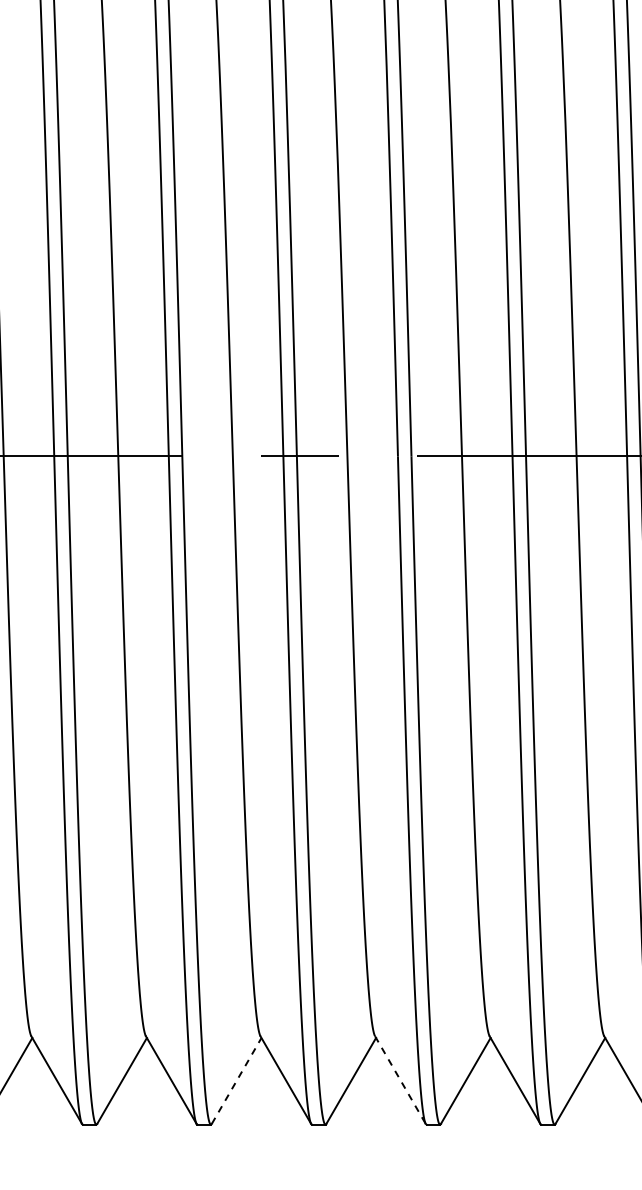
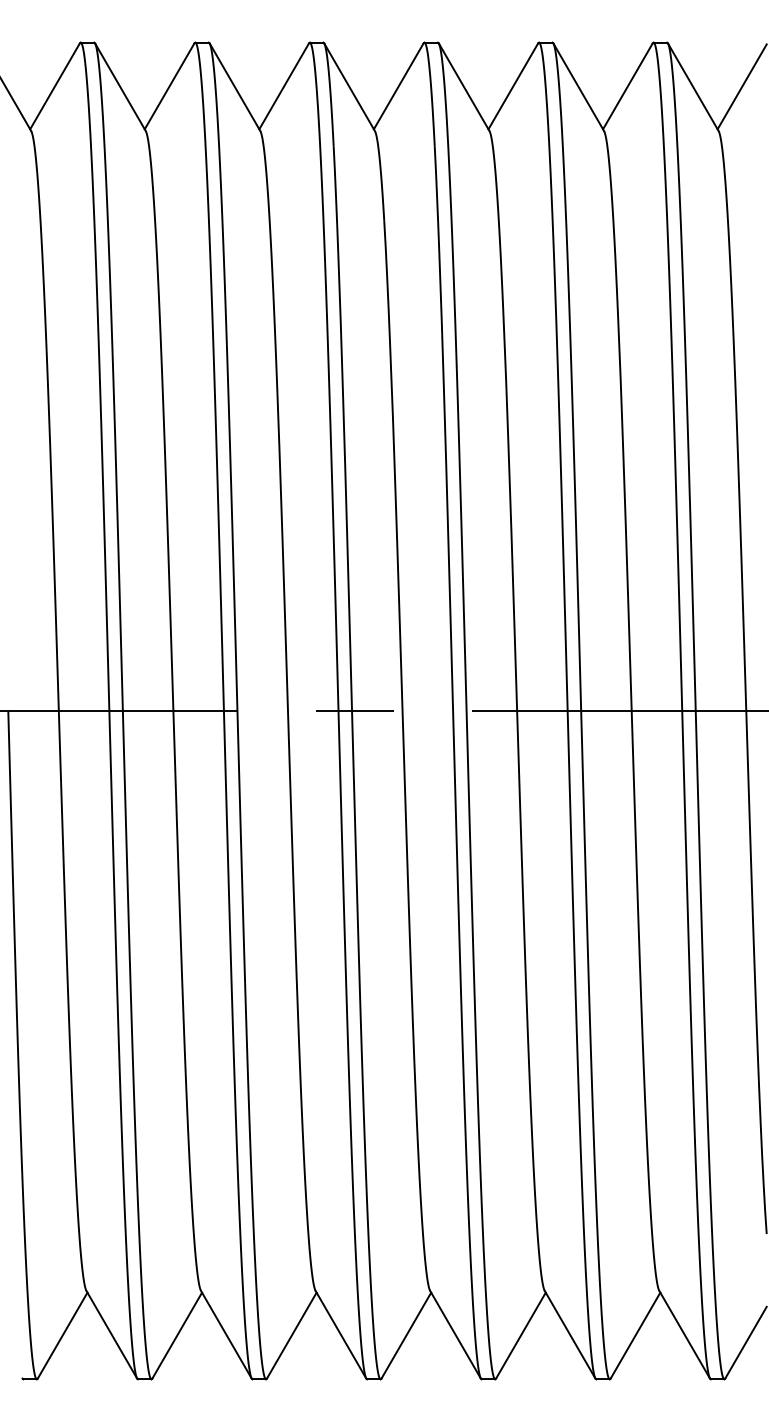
line: (400, 1079) -> (455, 1334), dashed -> solid
line: (236, 1080) -> (291, 1335), dashed -> solid

